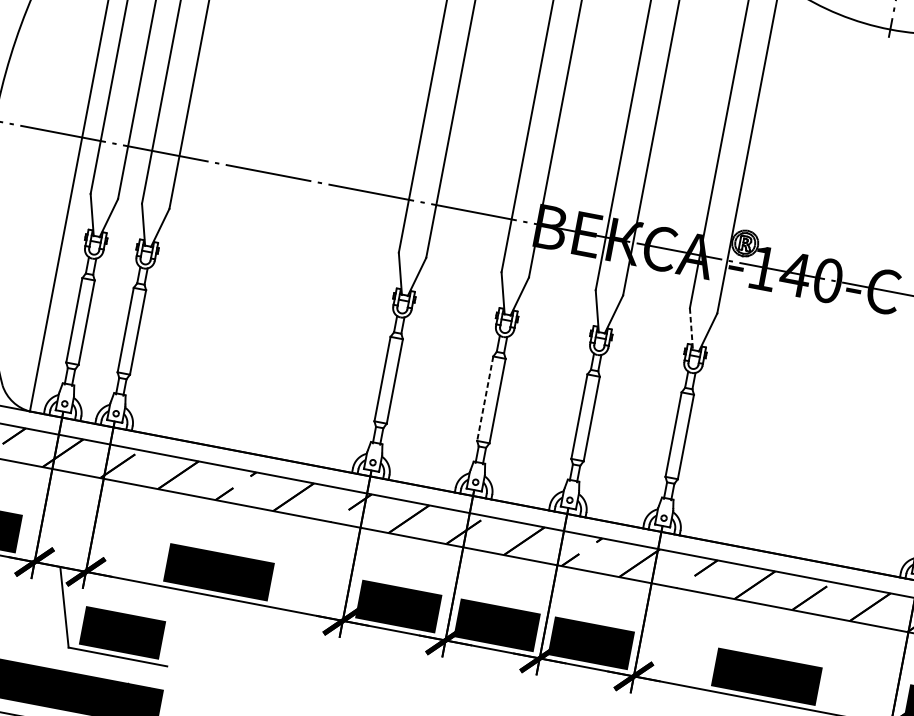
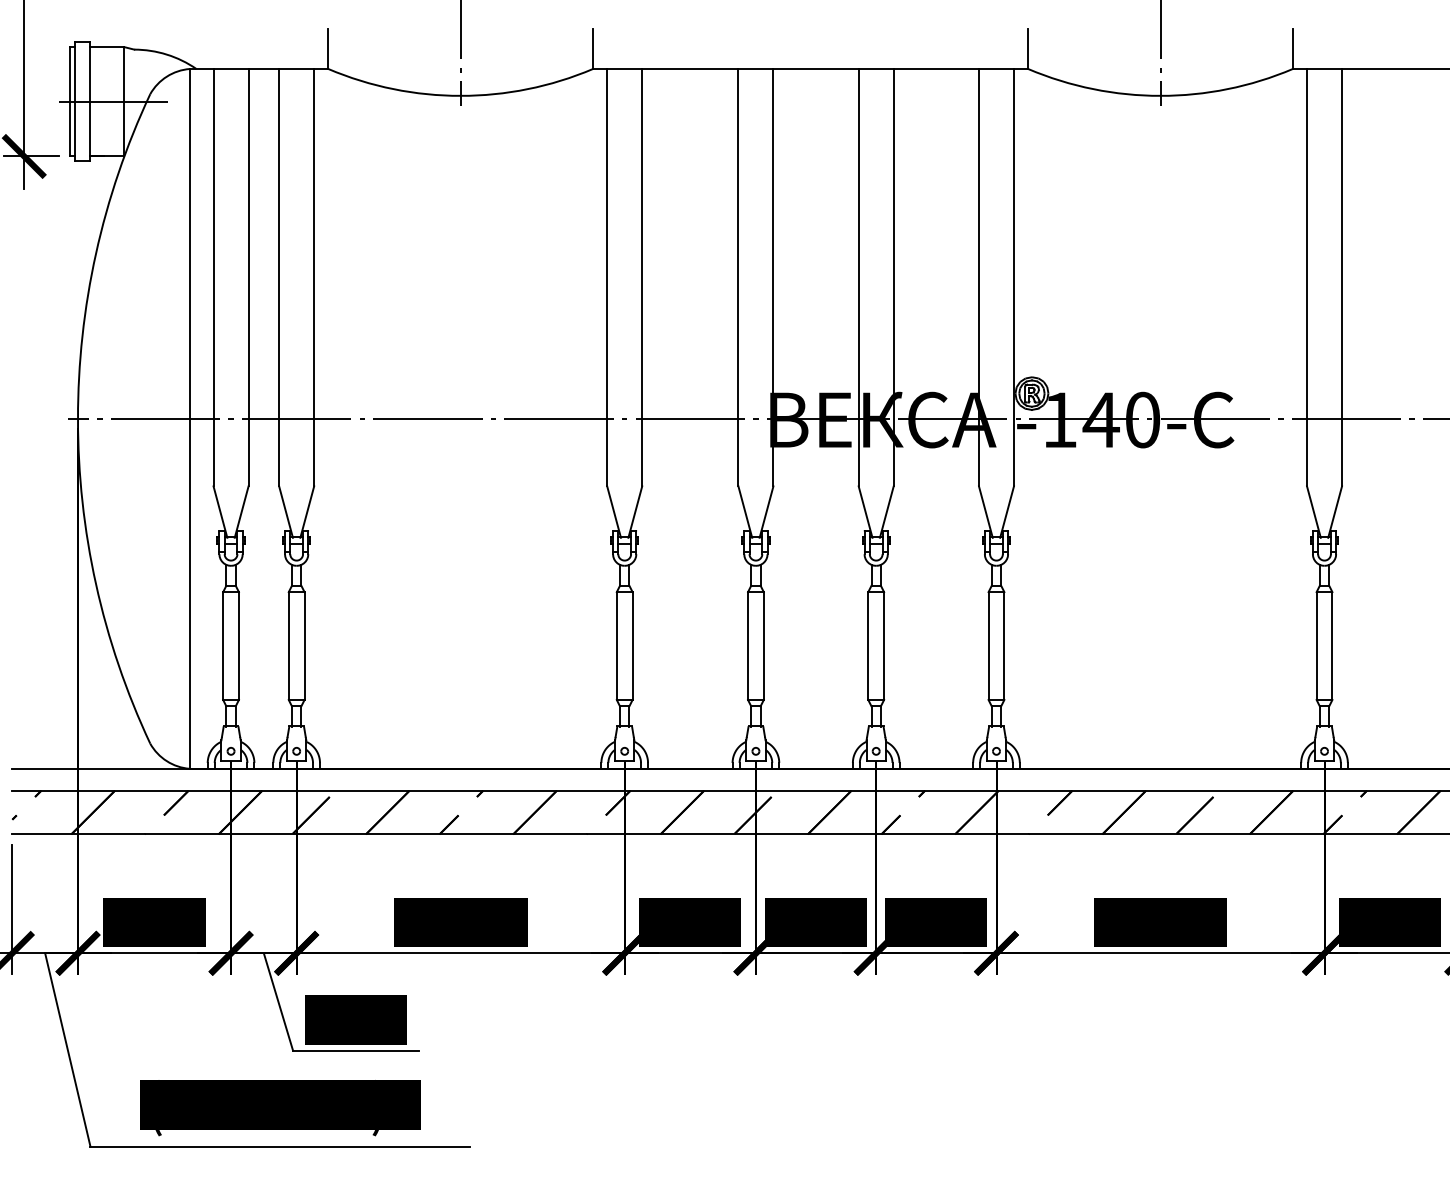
line: (691, 329) -> (985, 512), dashed -> solid
line: (485, 399) -> (748, 646), dashed -> solid

